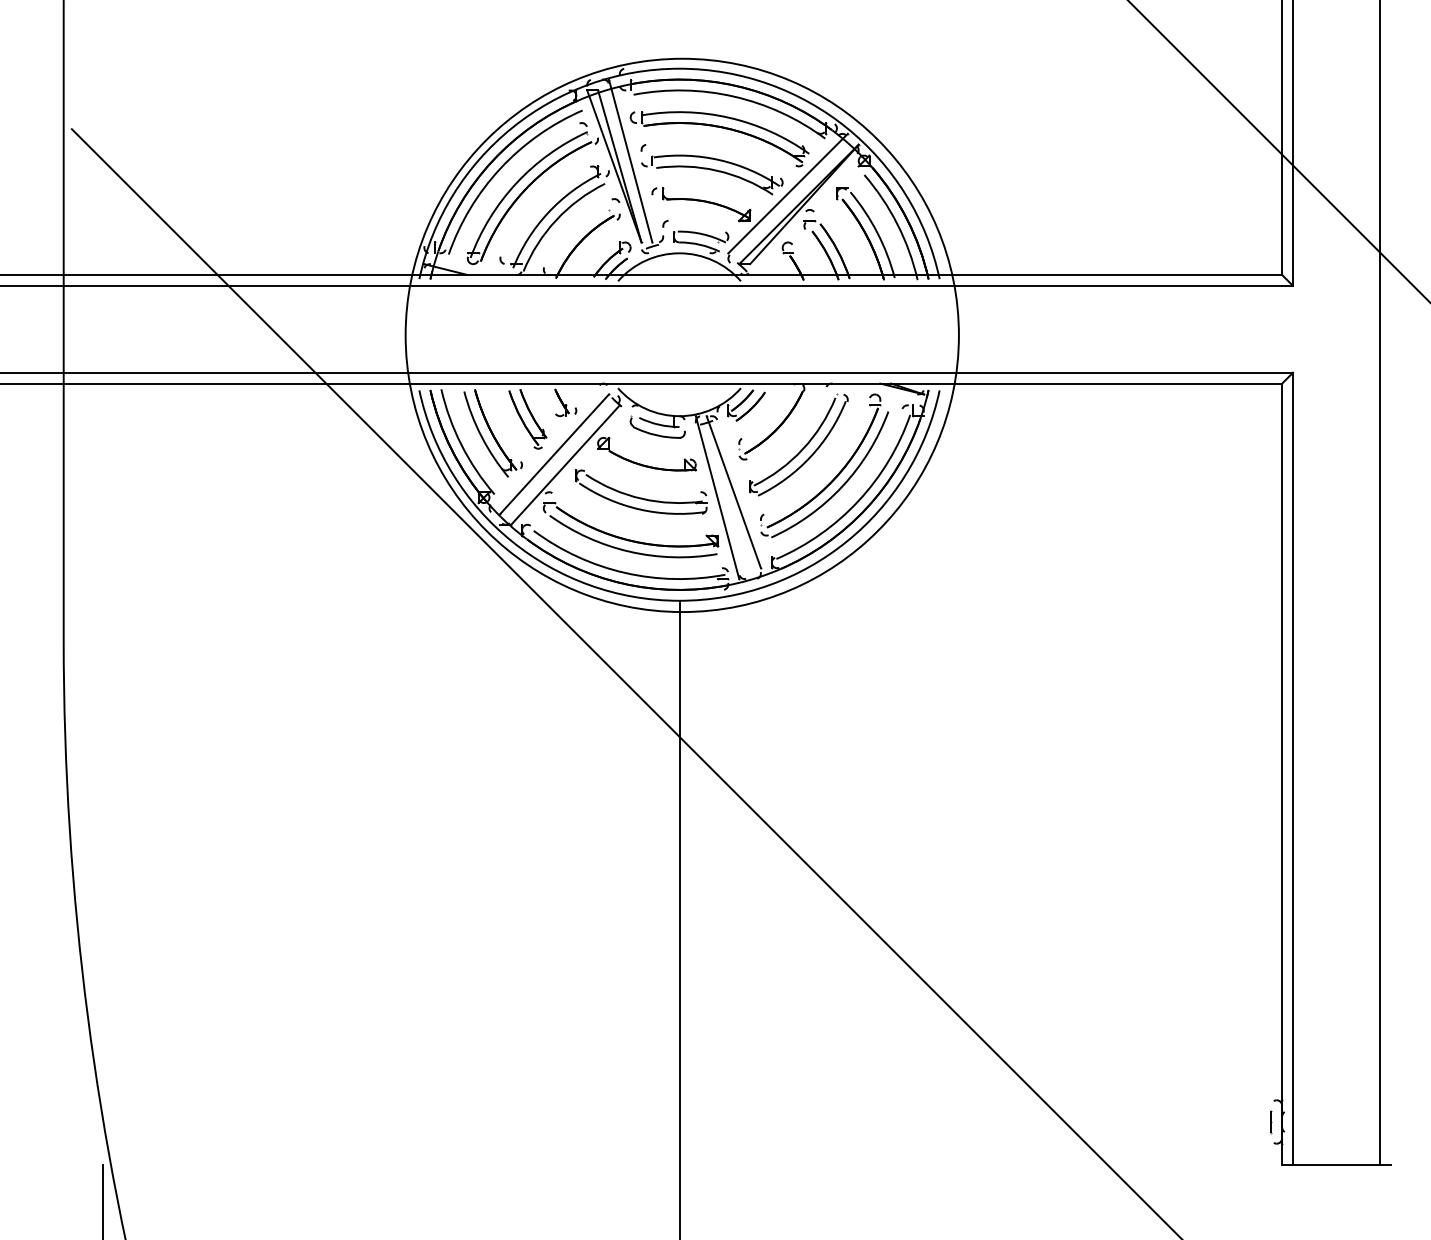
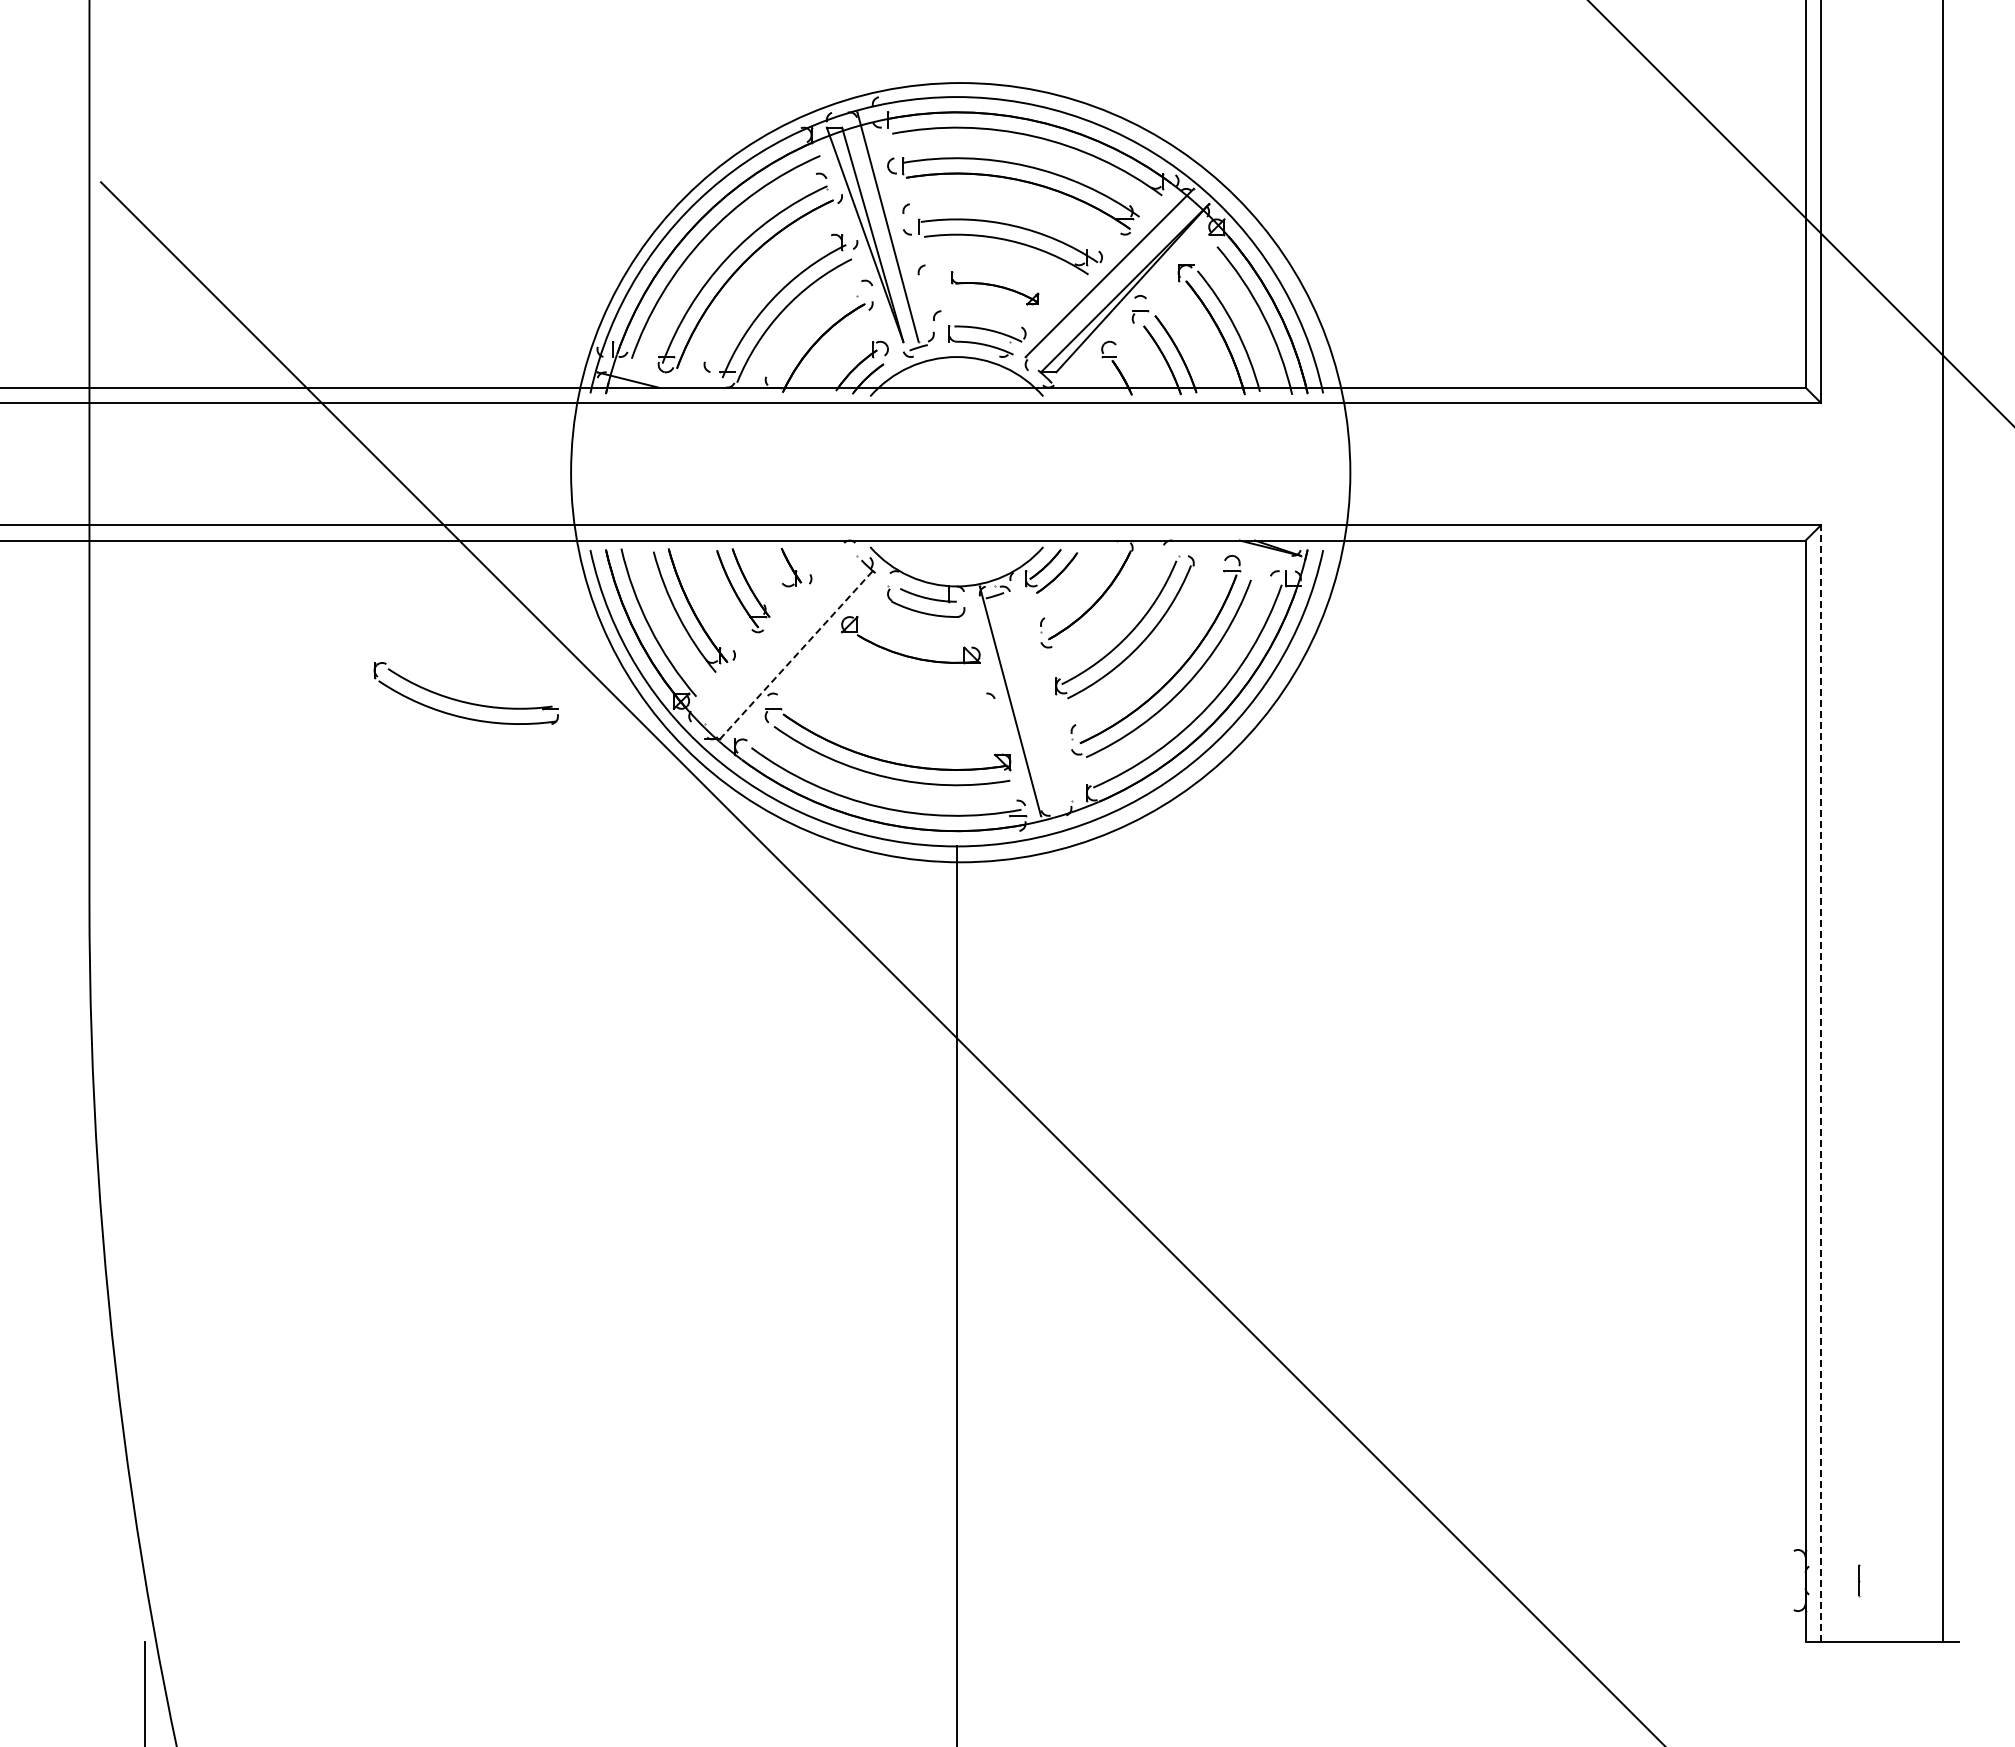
part: (706, 204) -> (995, 288), size x0.7
line: (554, 453) -> (780, 639), removed
line: (565, 465) -> (796, 655), solid -> dashed
line: (733, 492) -> (1033, 693), removed
part: (638, 497) -> (462, 700), moved
line: (1292, 768) -> (1820, 1082), solid -> dashed
line: (1271, 1121) -> (1859, 1580), moved

